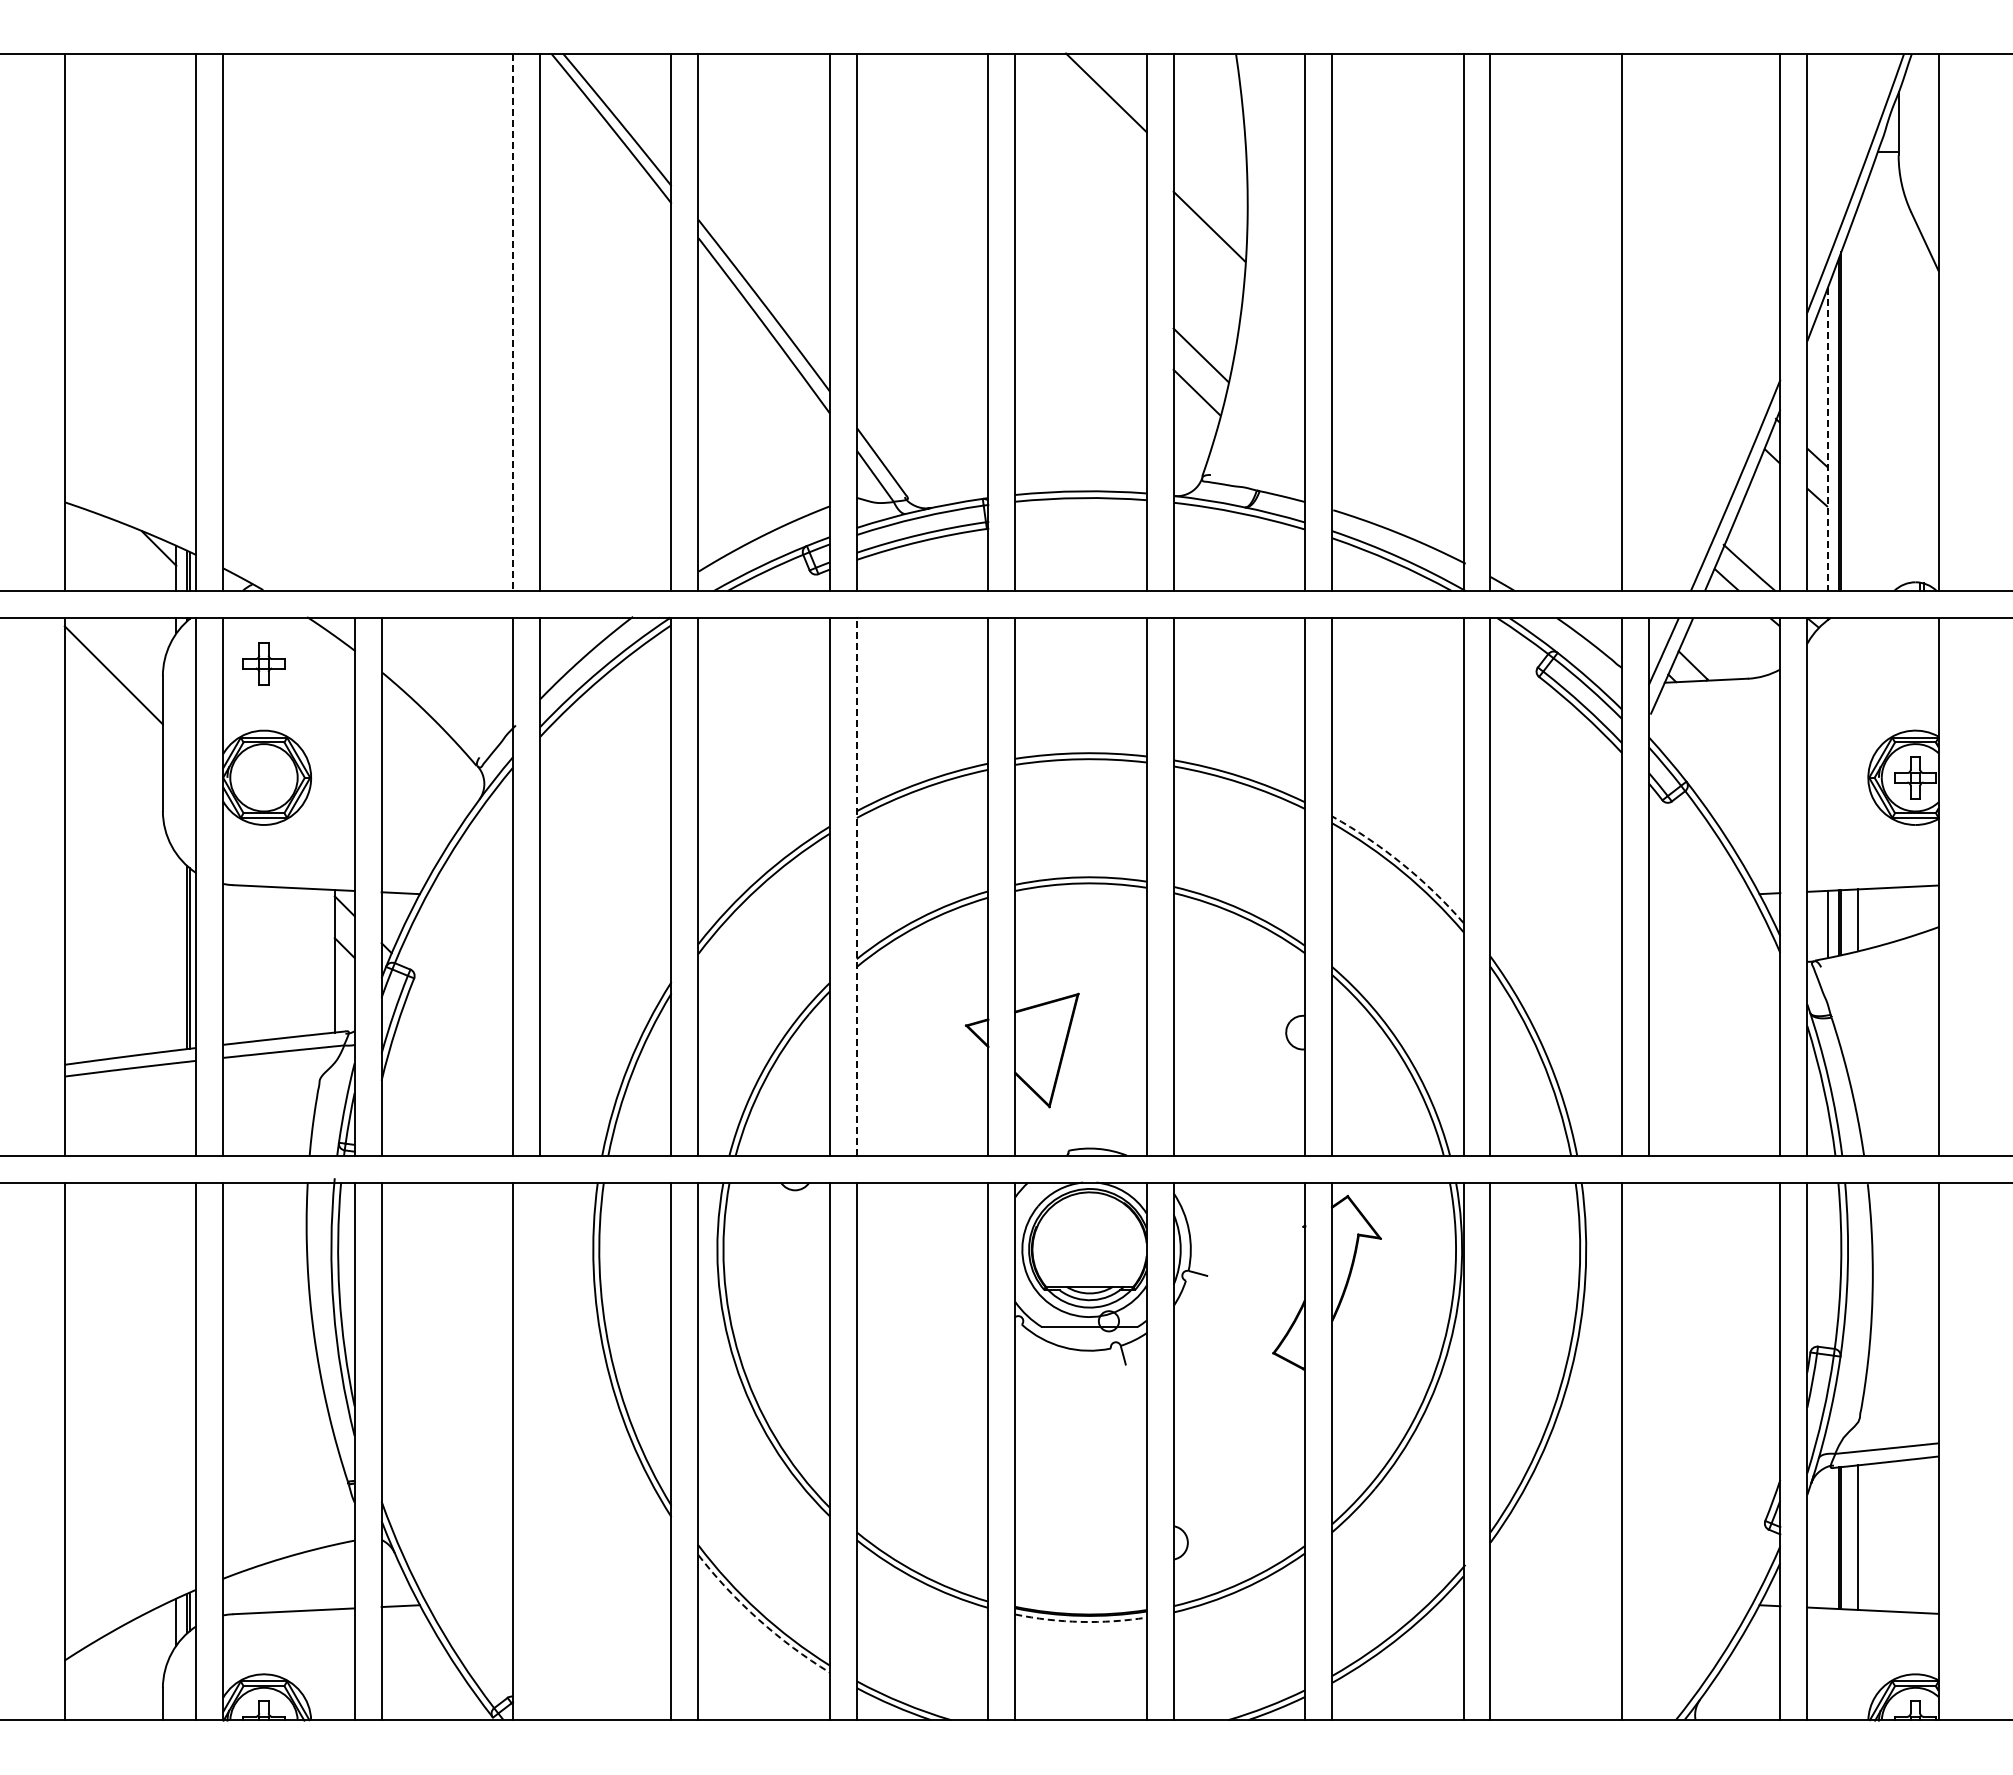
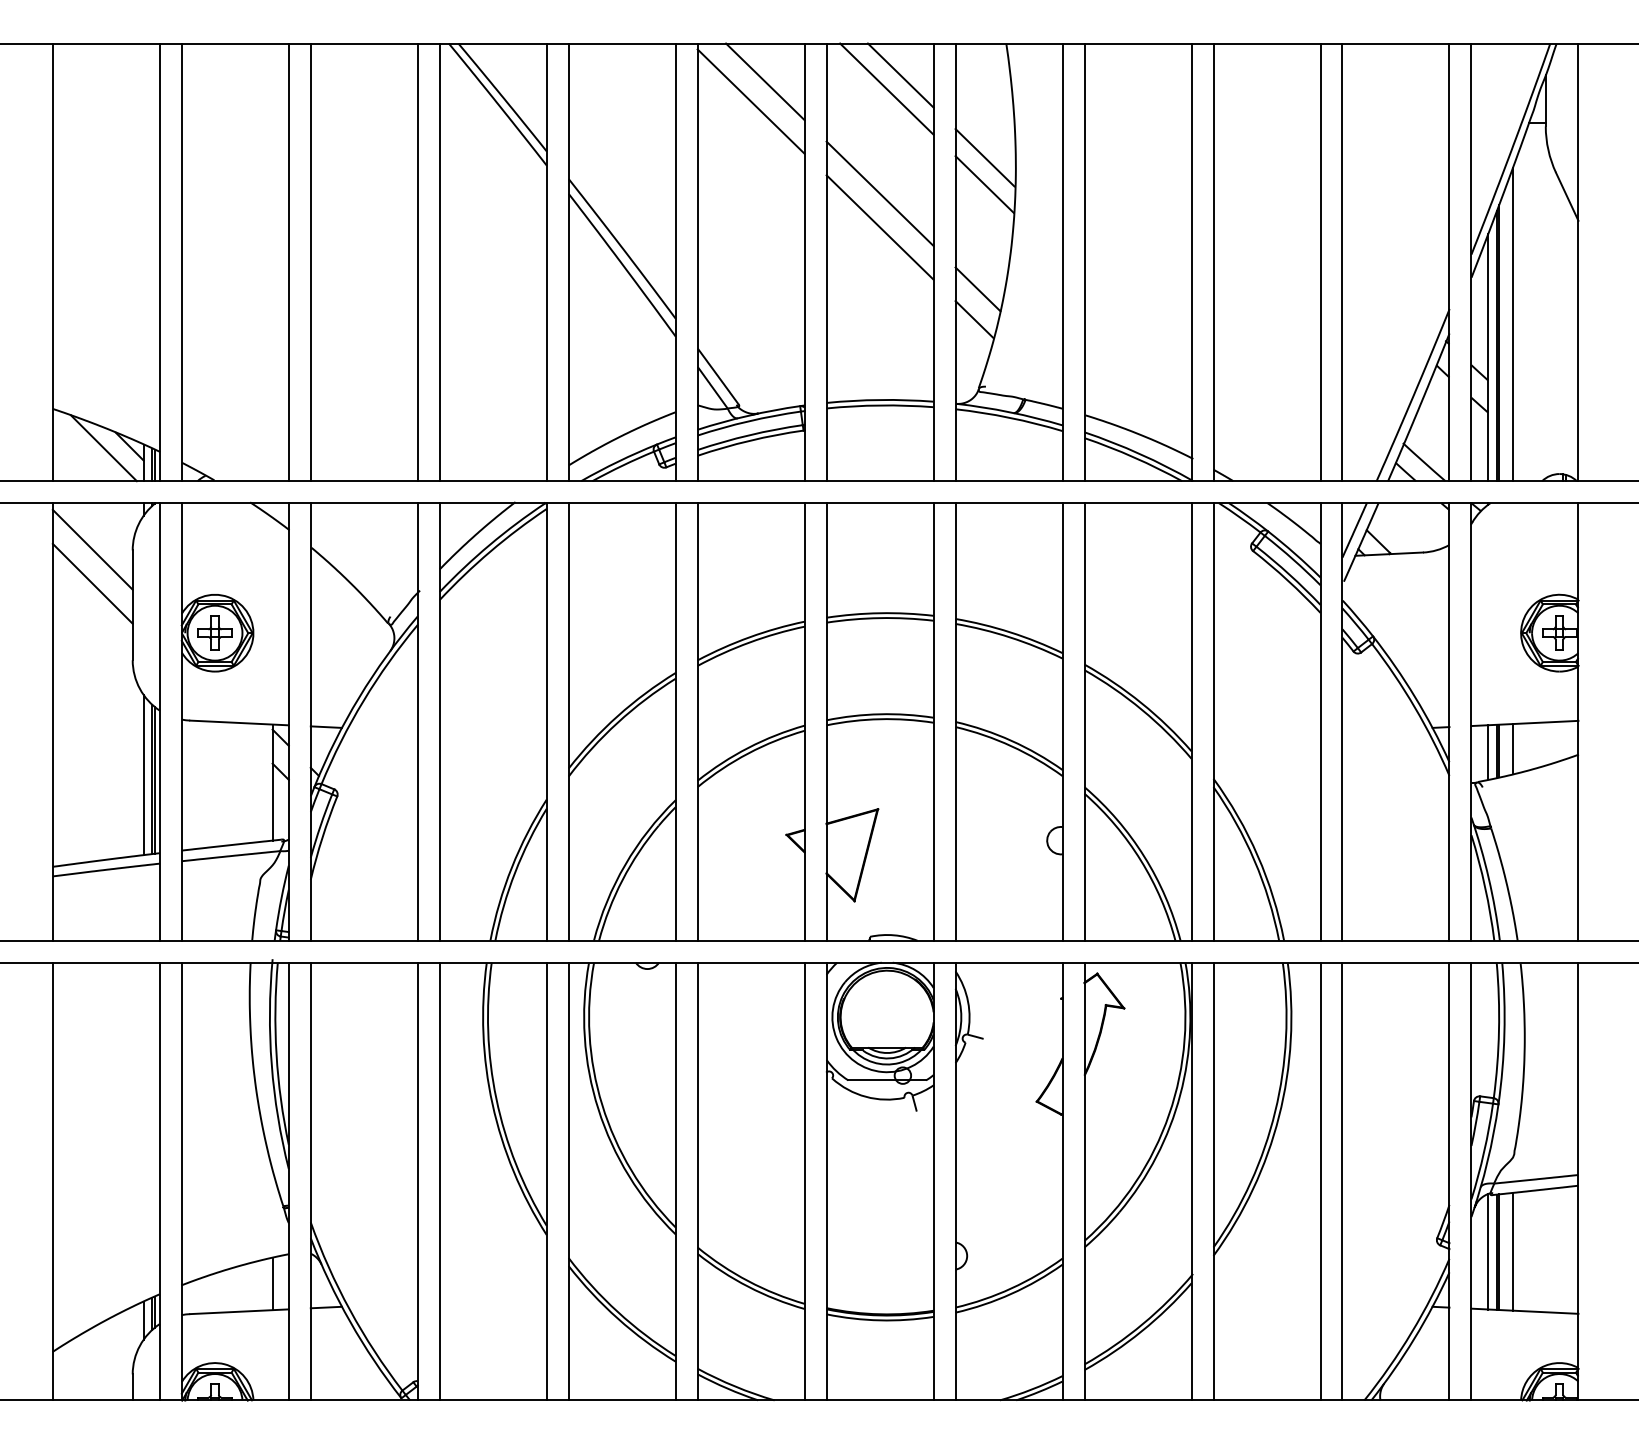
line: (939, 100) -> (764, 81), added
line: (1088, 109) -> (886, 89), added
line: (922, 124) -> (751, 101), added
line: (1209, 193) -> (984, 157), added
line: (1080, 238) -> (879, 194), added
line: (1080, 279) -> (879, 227), added
line: (354, 322) -> (288, 262), added
line: (381, 322) -> (310, 262), added
line: (513, 322) -> (418, 262), dashed -> solid
line: (1648, 322) -> (1342, 262), added
line: (1858, 398) -> (1513, 324), added
line: (1827, 439) -> (1487, 357), dashed -> solid
line: (127, 550) -> (103, 448), added
part: (263, 663) -> (214, 632), moved
line: (113, 717) -> (92, 584), added
arc: (1402, 863) -> (1141, 702), dashed -> solid
line: (856, 886) -> (697, 721), dashed -> solid
line: (176, 951) -> (143, 774), added
line: (540, 1451) -> (440, 1181), added
line: (1648, 1451) -> (1342, 1181), added
line: (1827, 1537) -> (1487, 1251), added
line: (334, 1577) -> (272, 1284), added
arc: (758, 1619) -> (617, 1318), dashed -> solid
arc: (1080, 1621) -> (879, 1320), dashed -> solid

